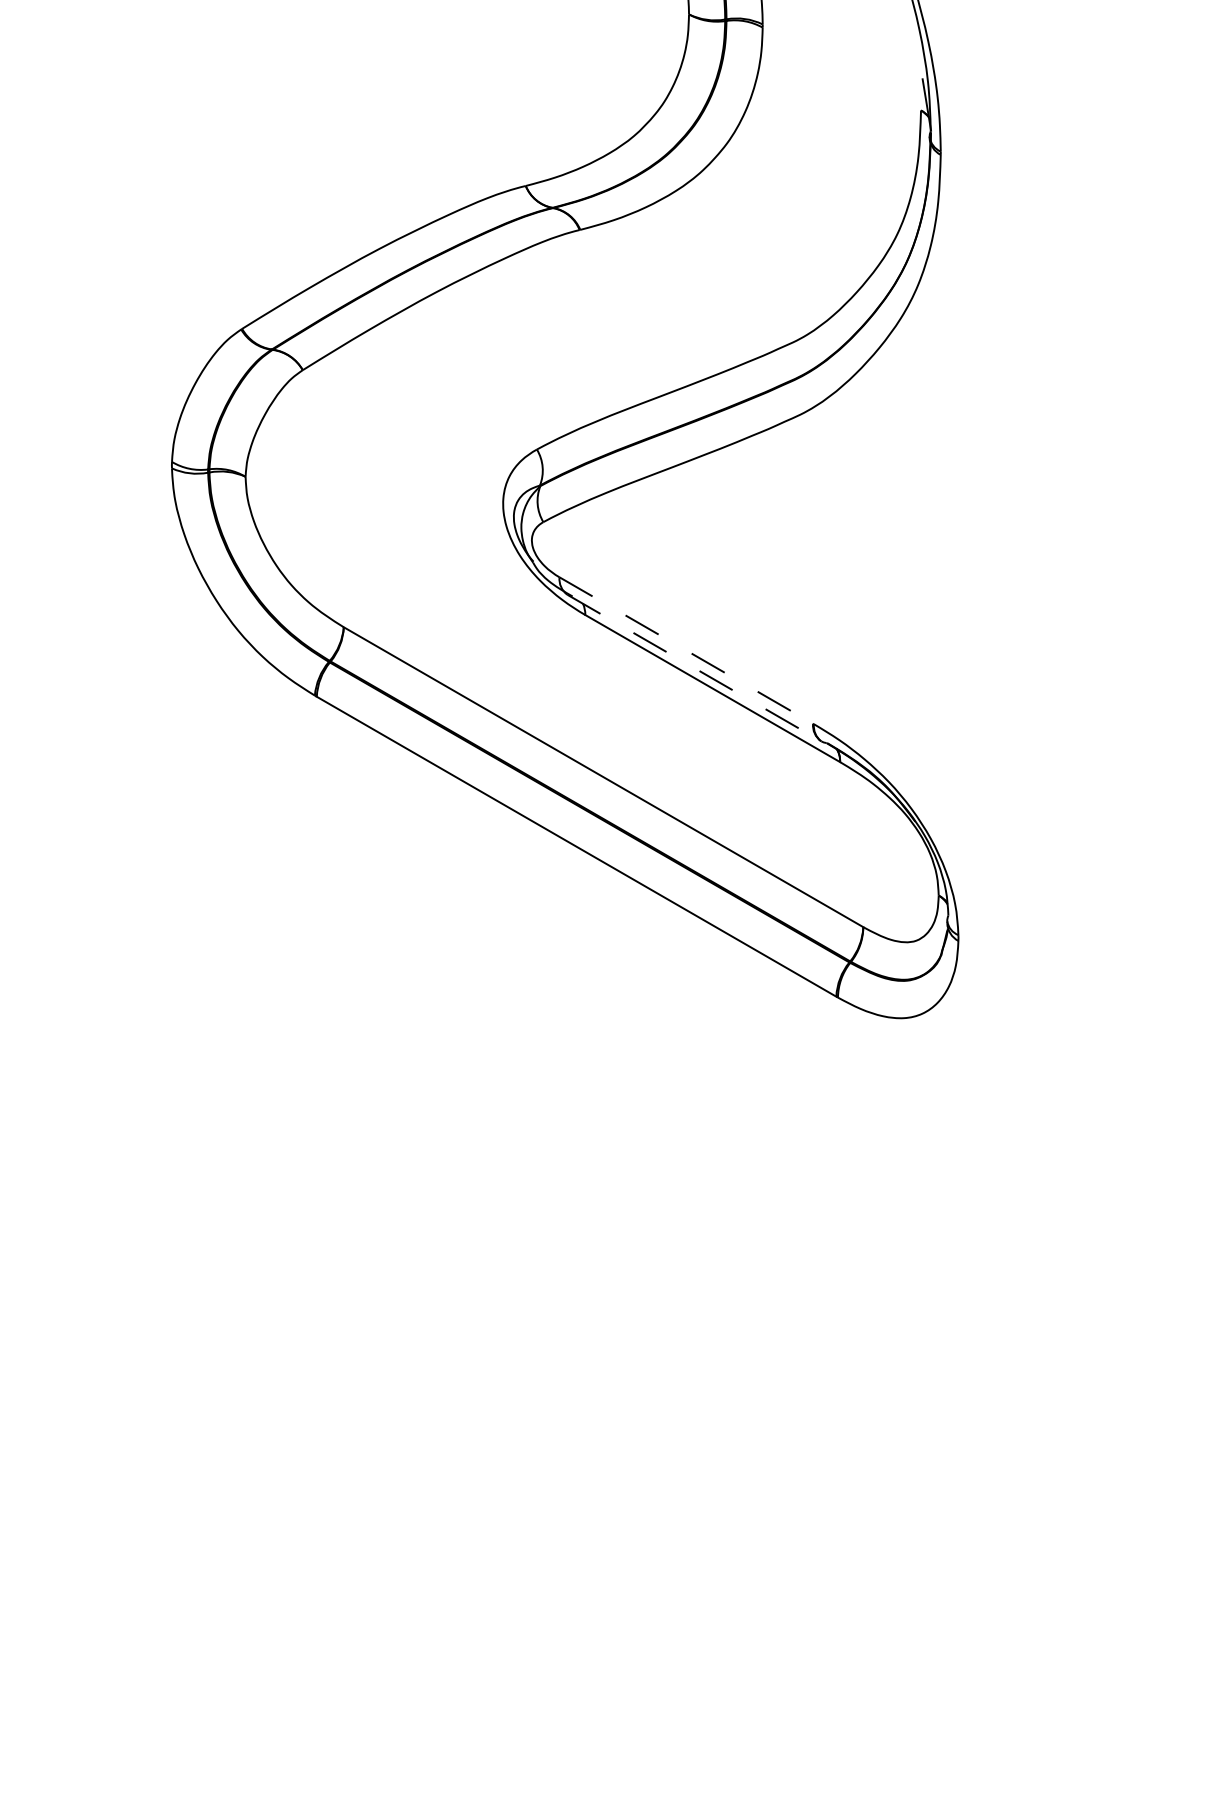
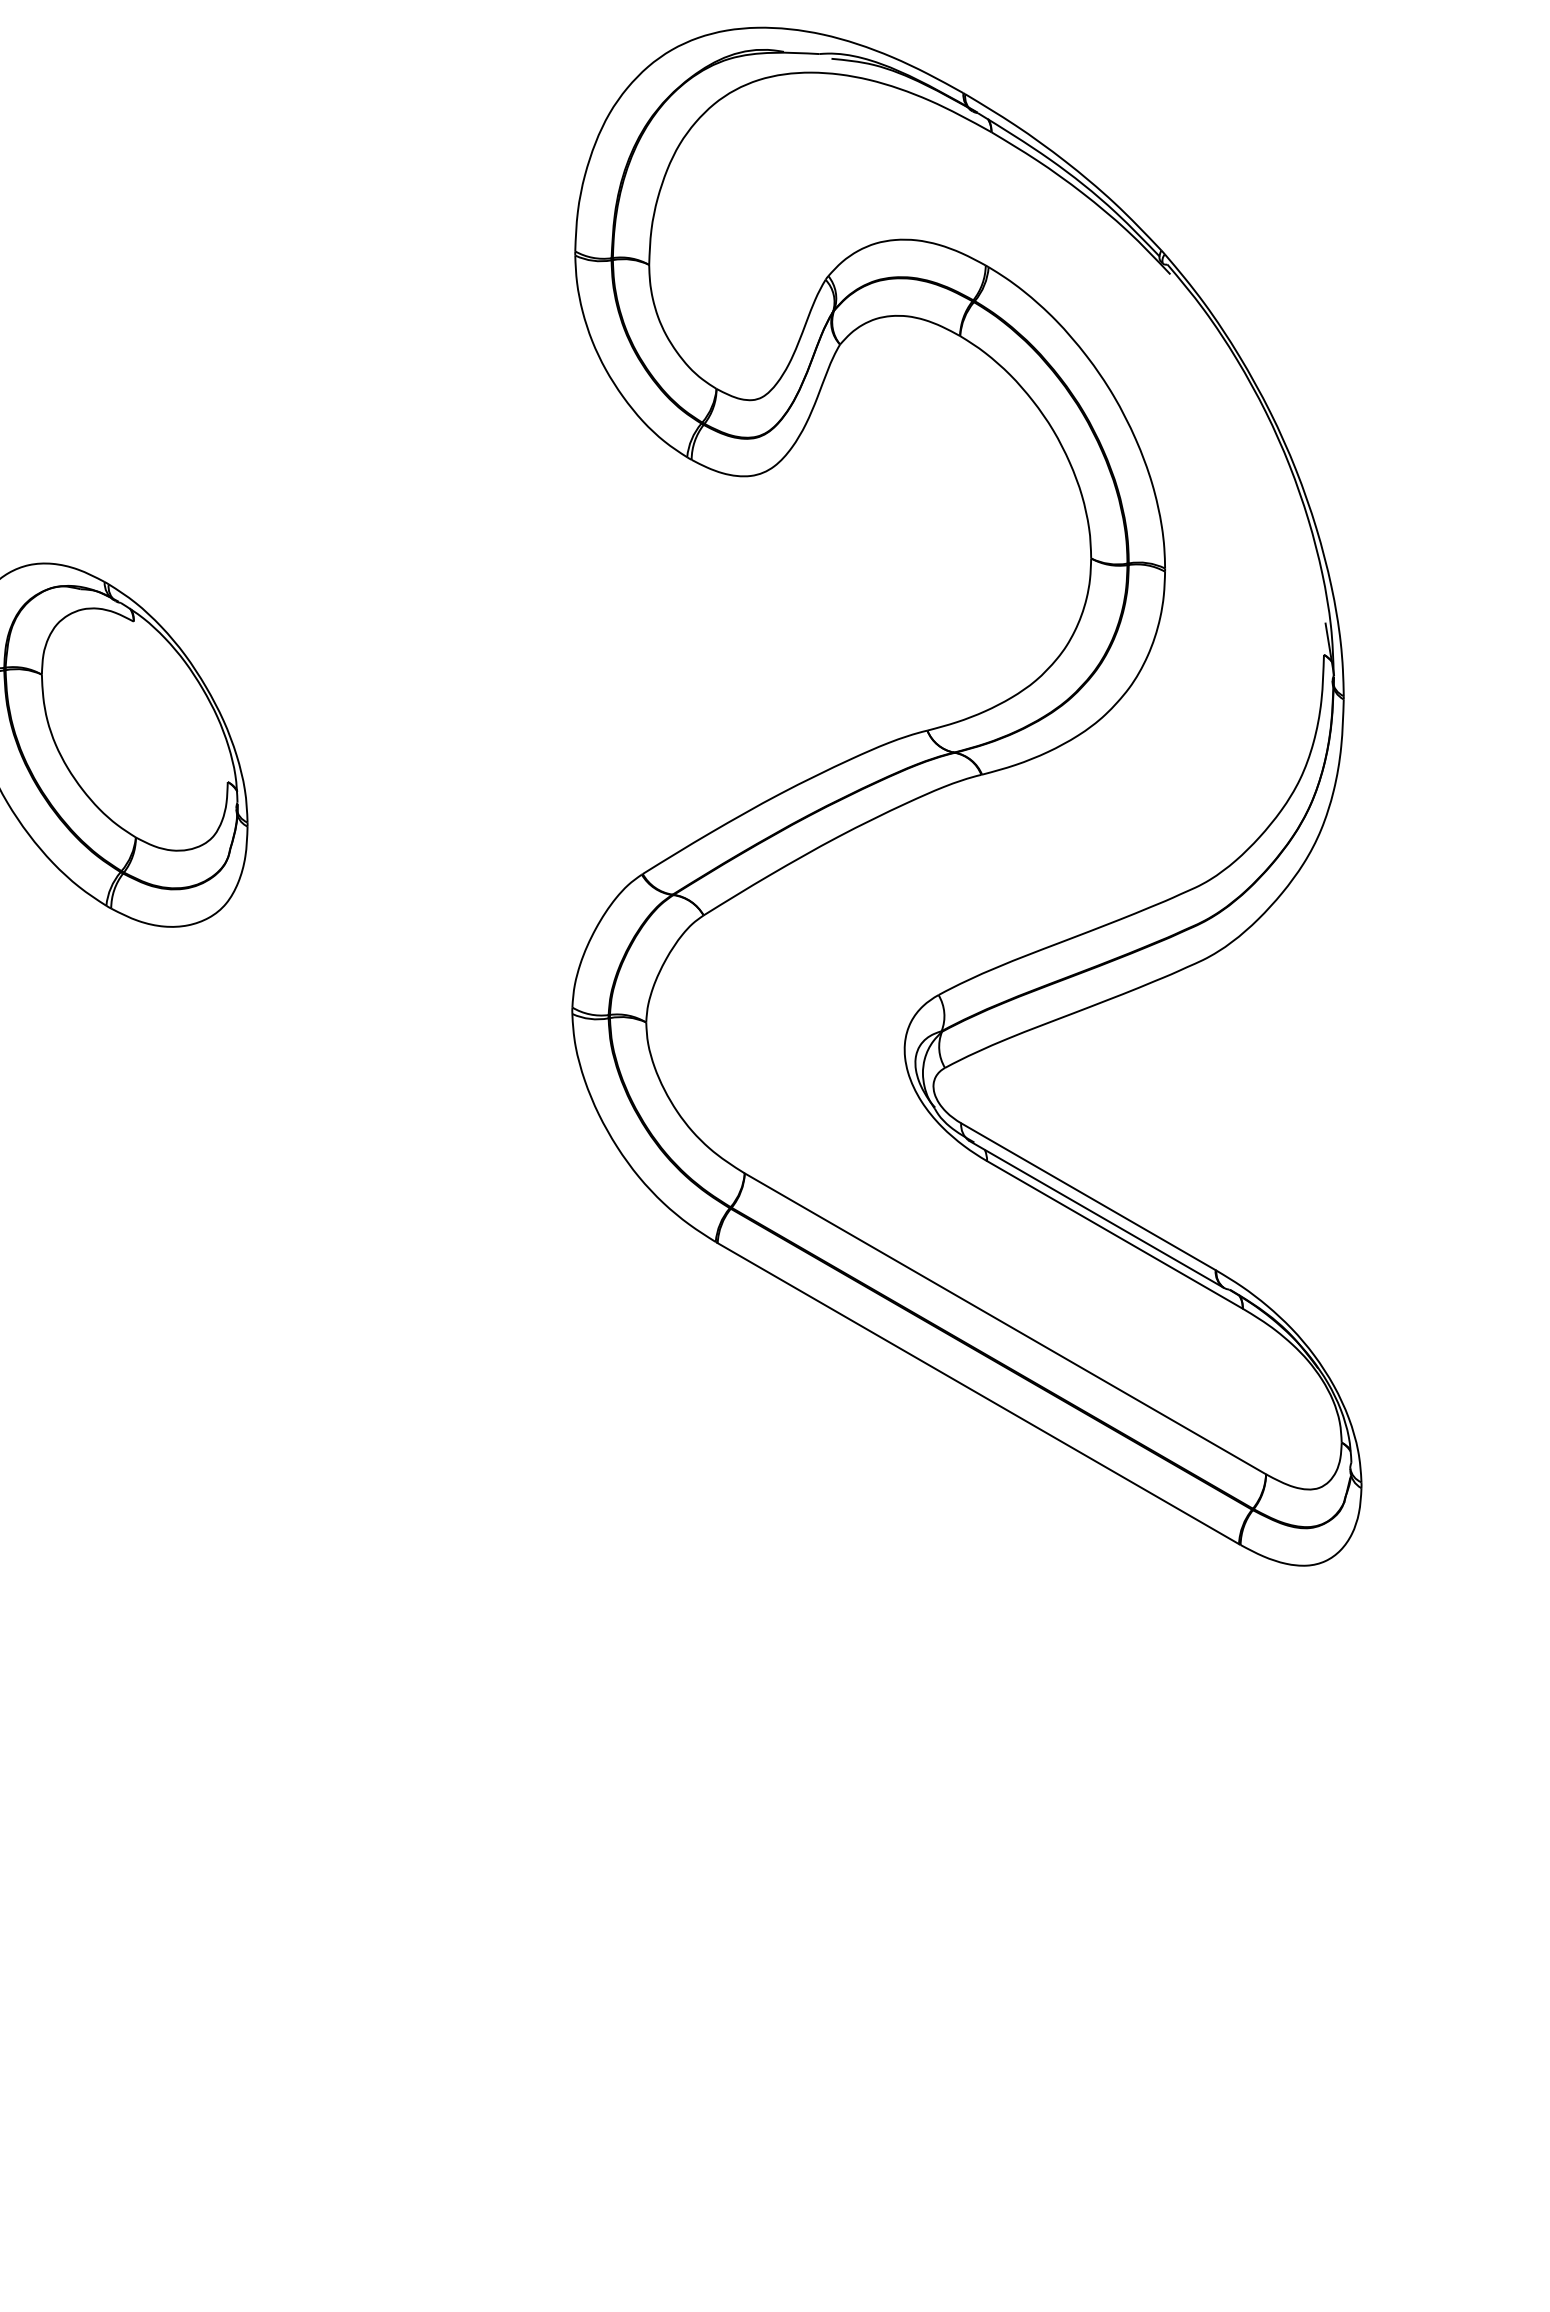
line: (686, 650) -> (1088, 1196), dashed -> solid
line: (694, 668) -> (1096, 1214), dashed -> solid

